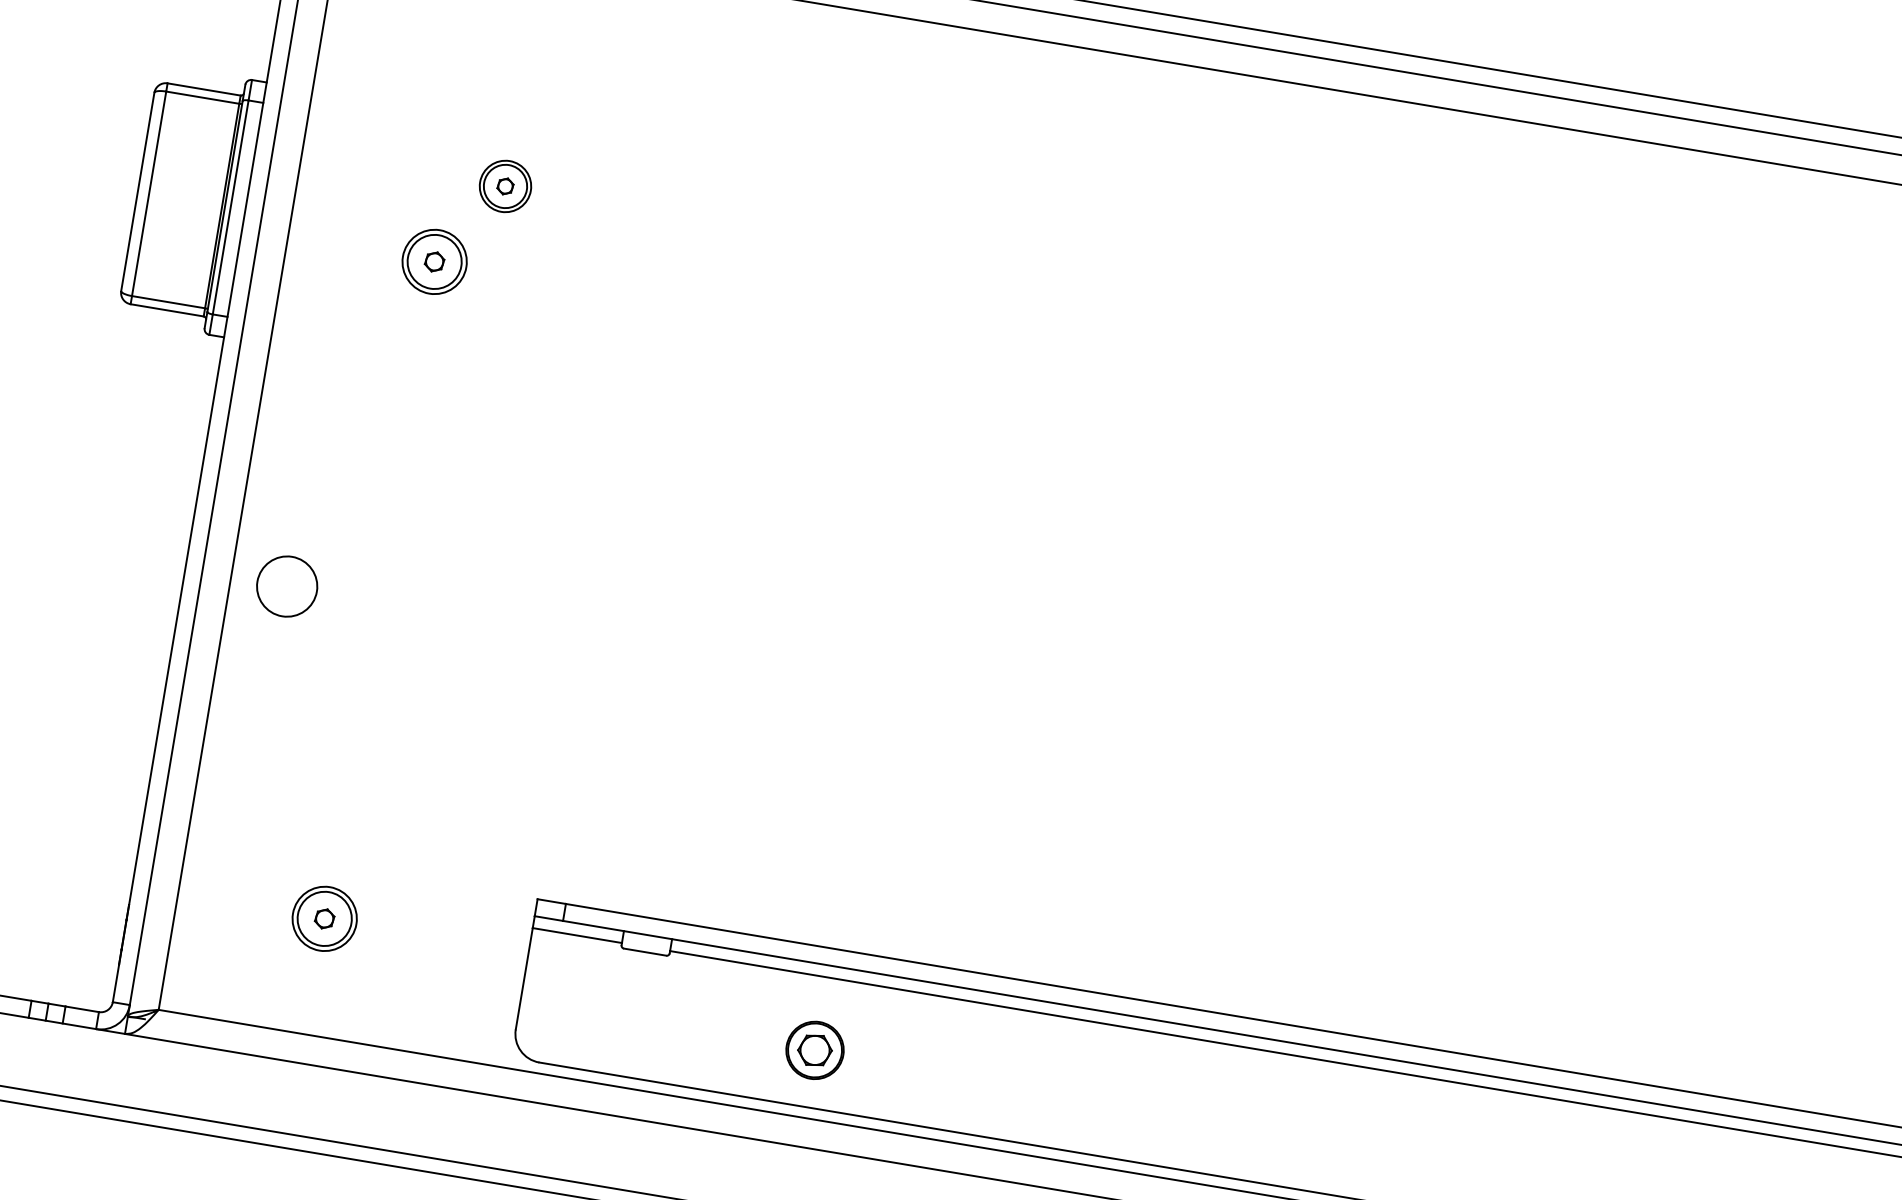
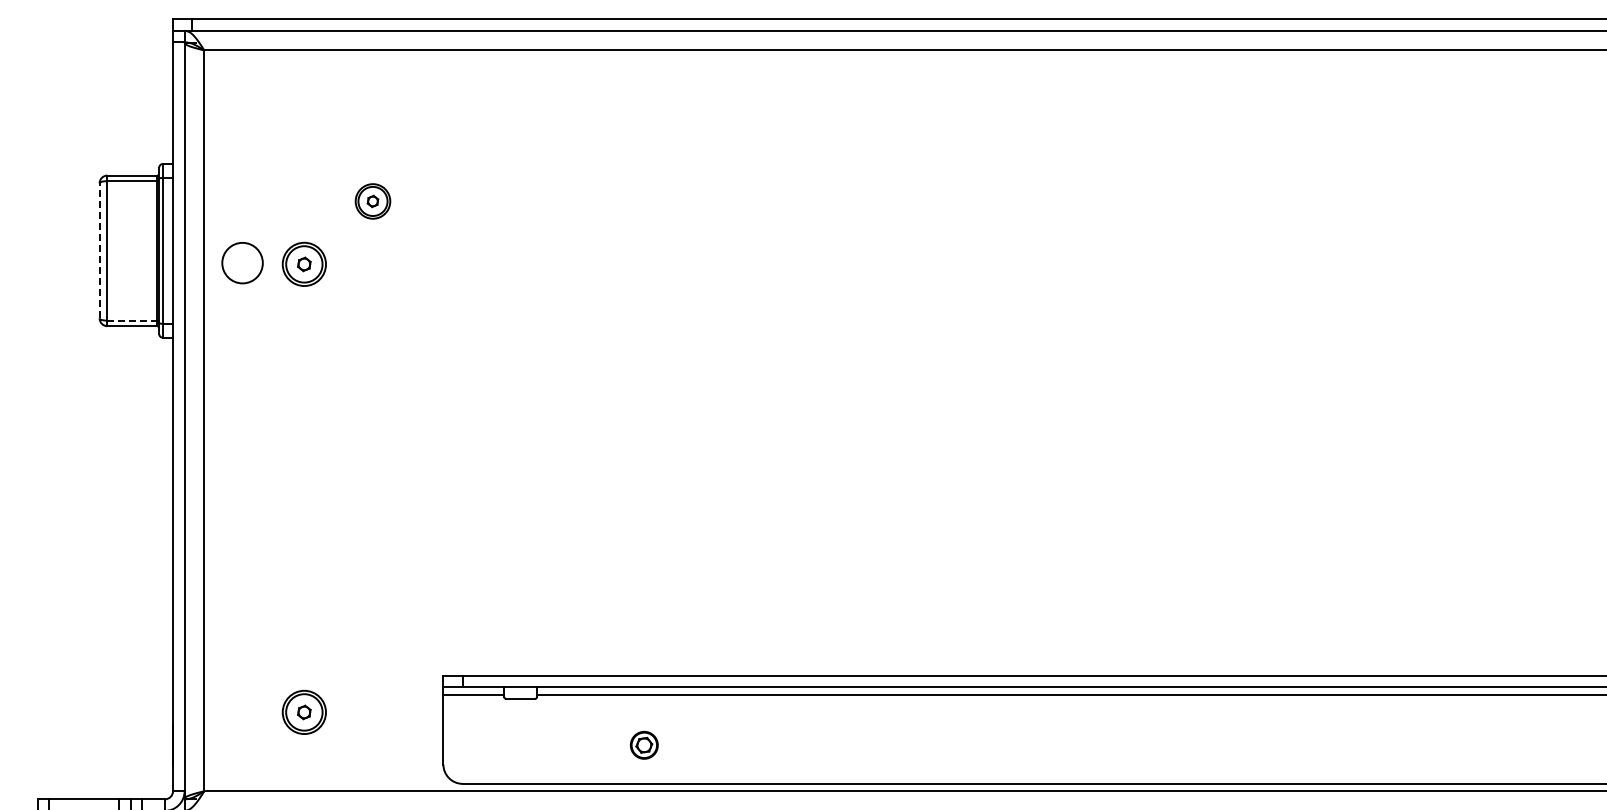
part: (504, 186) -> (372, 201), moved
line: (137, 191) -> (99, 250), solid -> dashed
line: (168, 302) -> (132, 320), solid -> dashed
circle: (286, 587) -> (242, 263), moved
part: (815, 1050) -> (644, 745), size x0.7

